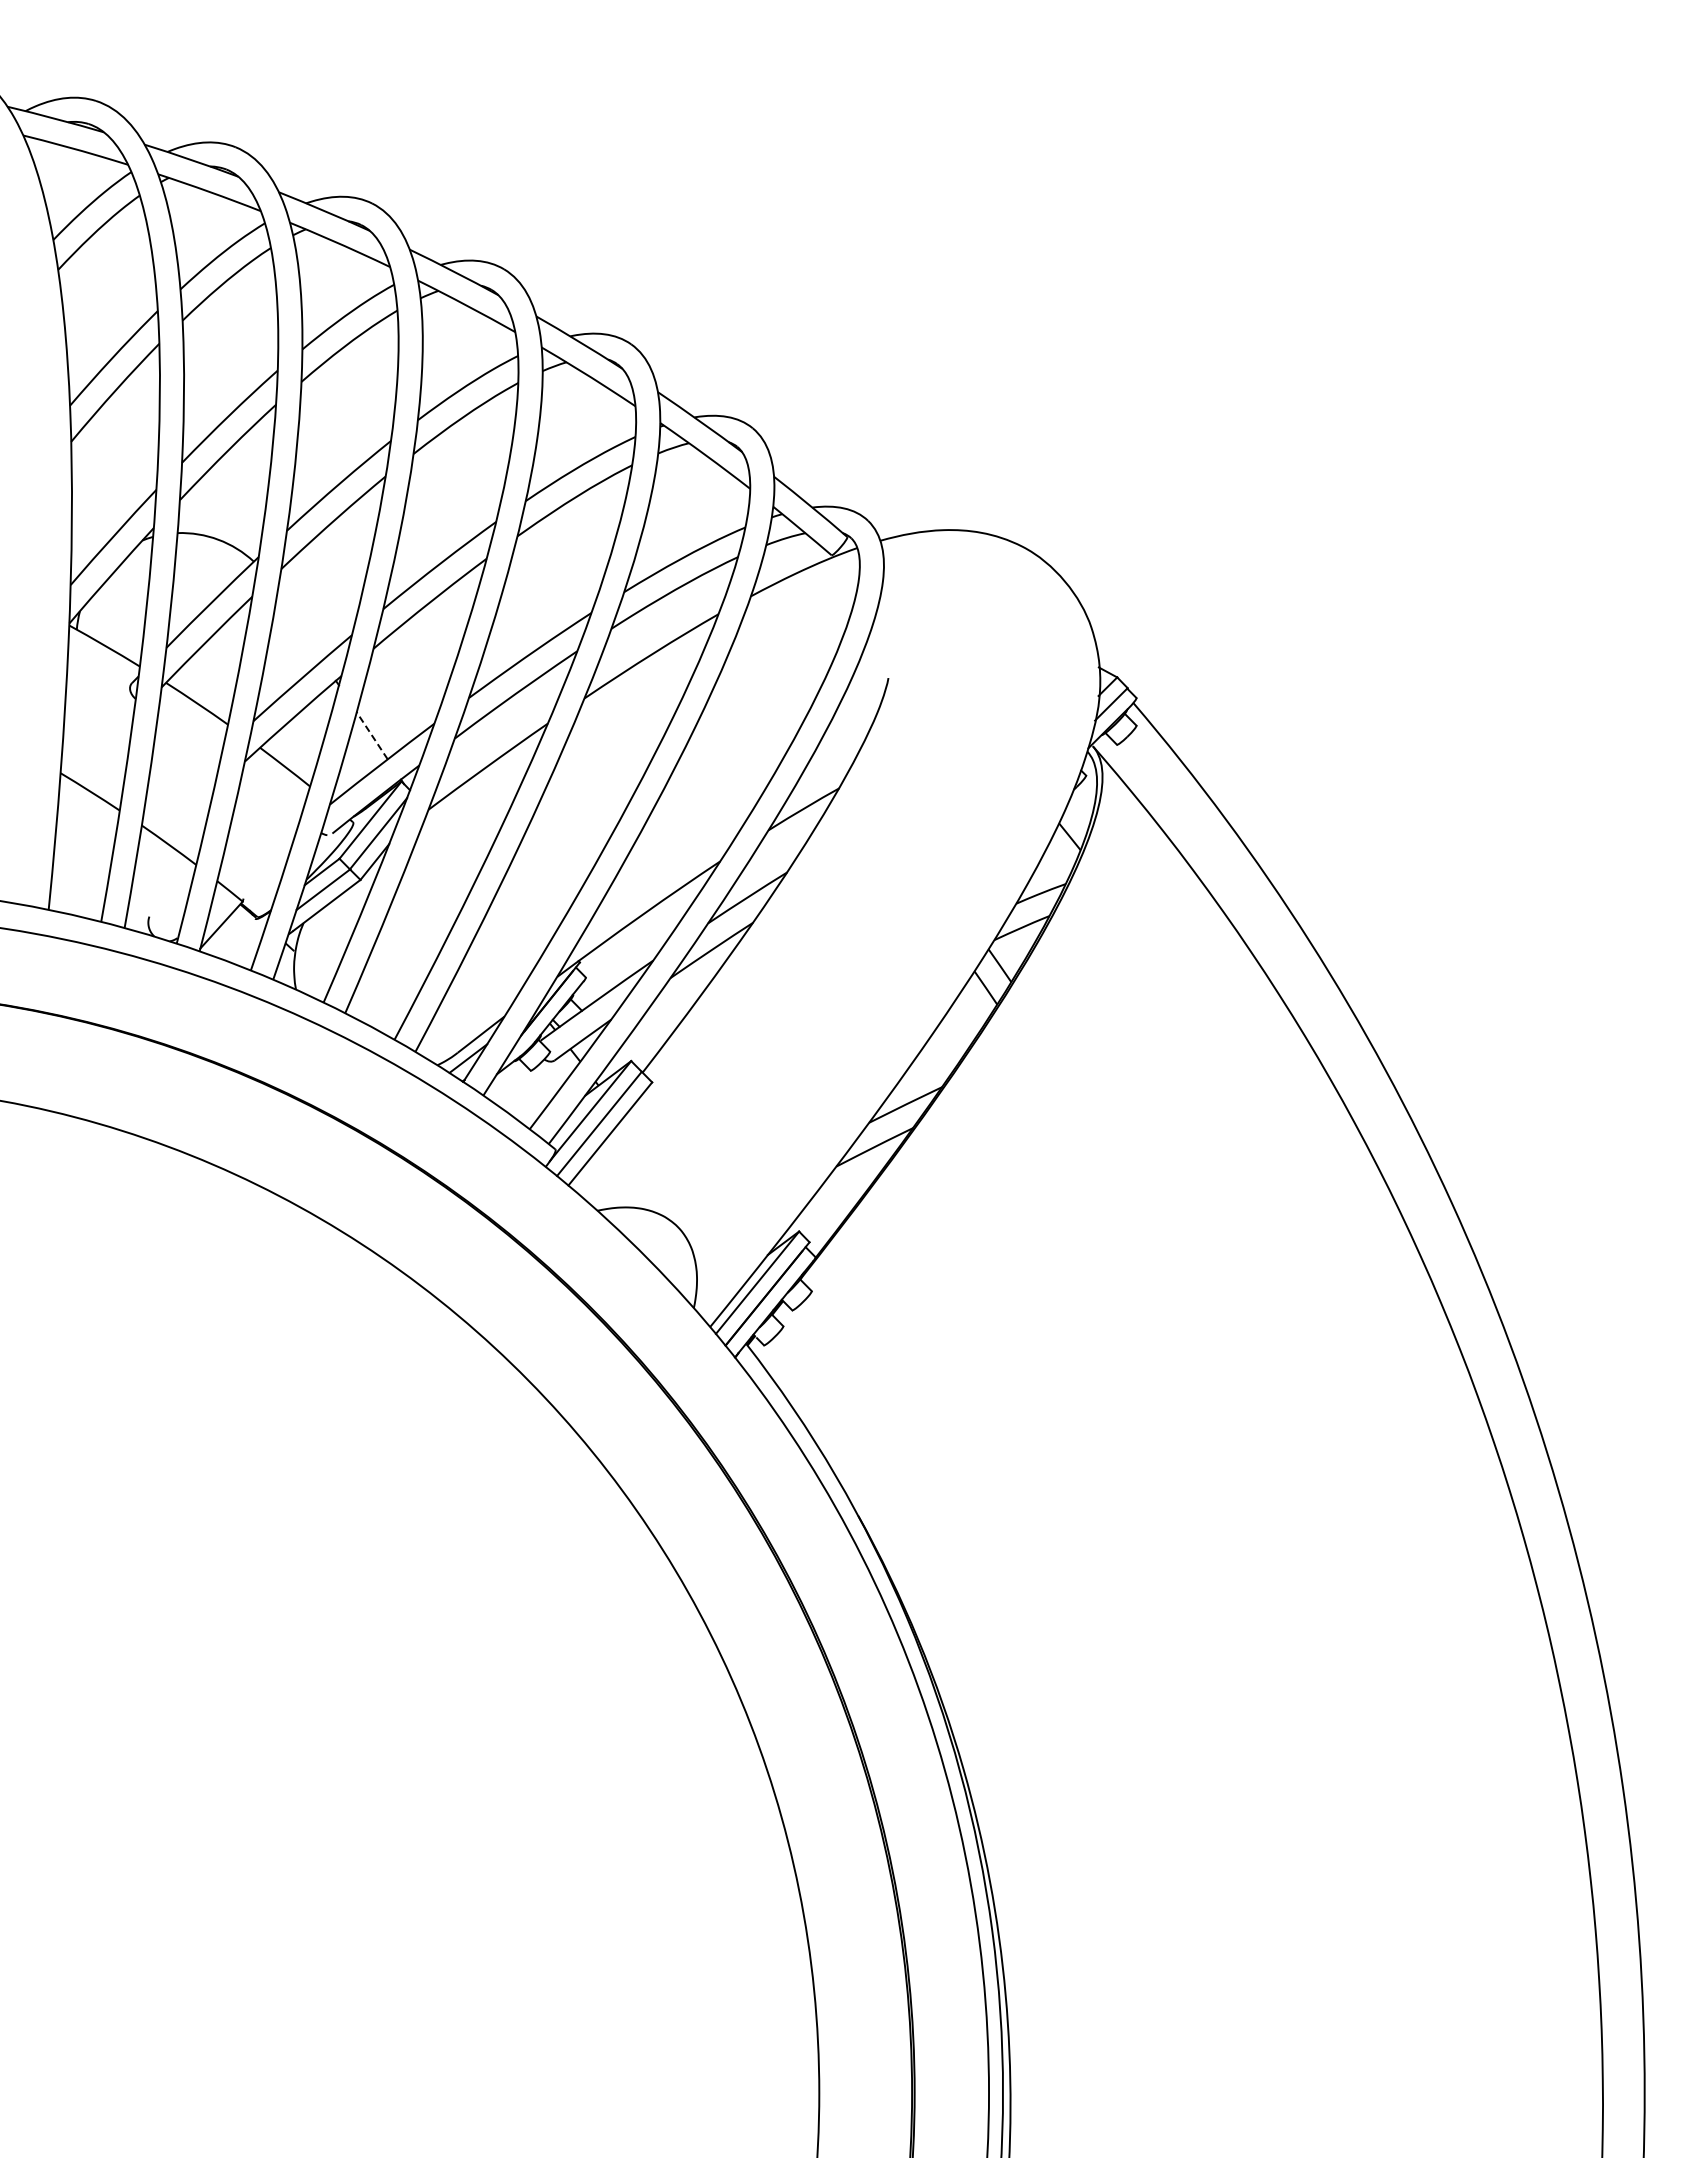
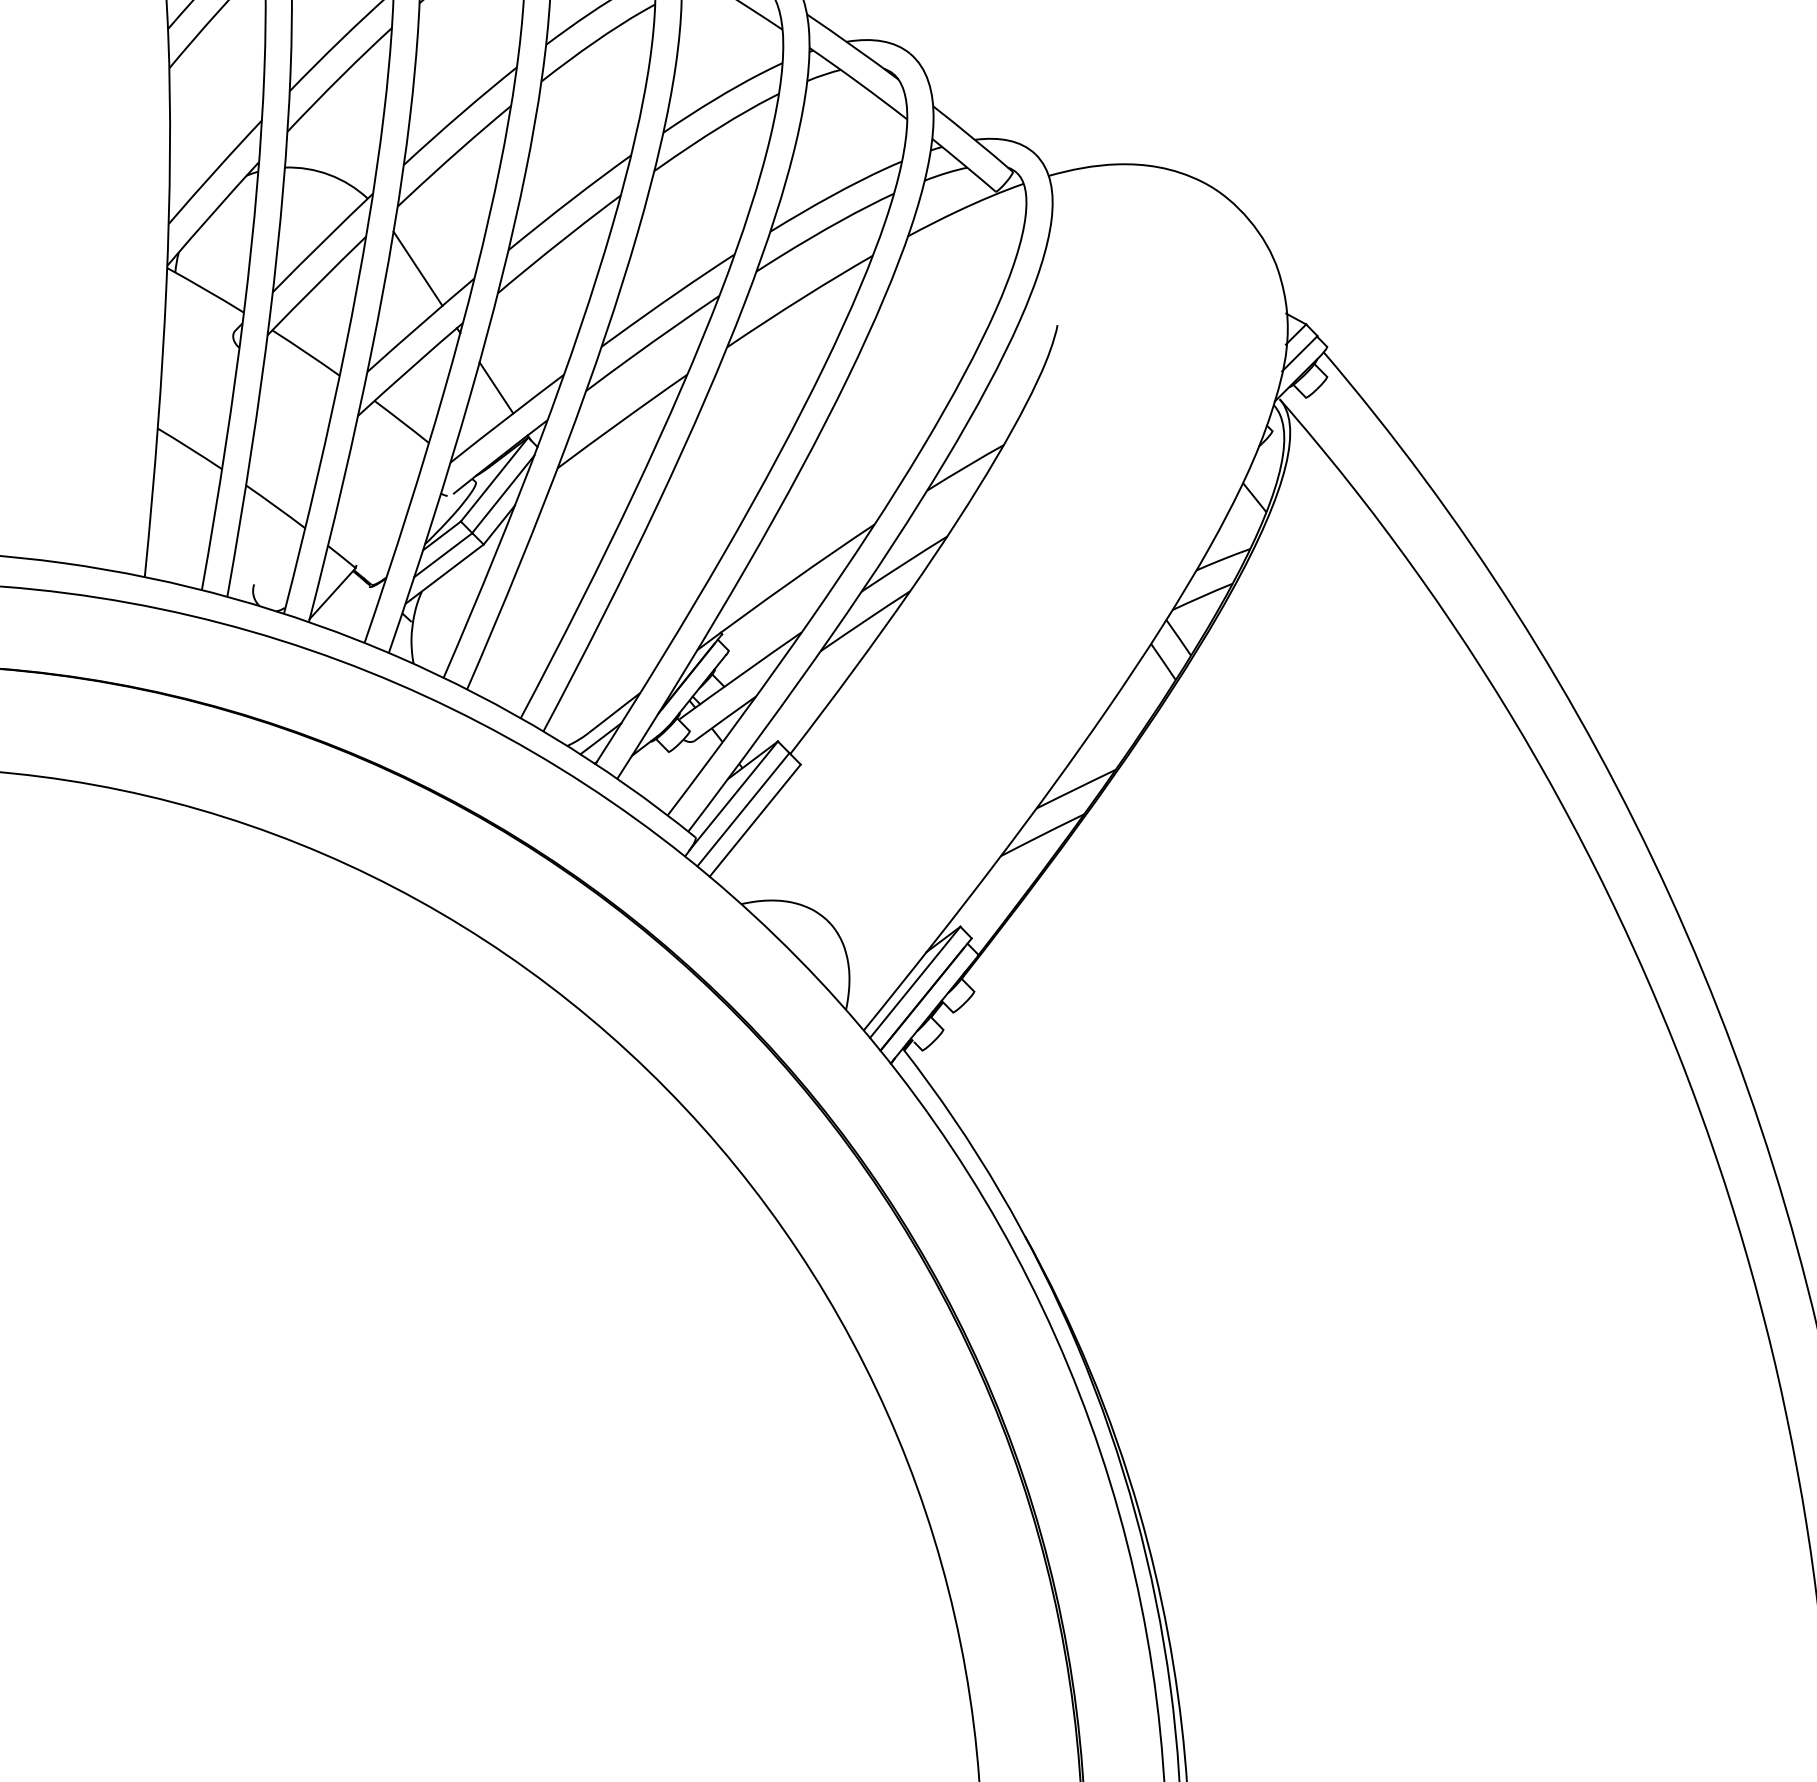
line: (299, 626) -> (417, 269), added
line: (371, 735) -> (495, 387), dashed -> solid

